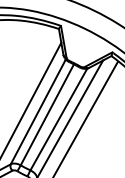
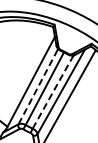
line: (38, 111) -> (38, 86), solid -> dashed
line: (59, 120) -> (53, 92), solid -> dashed

